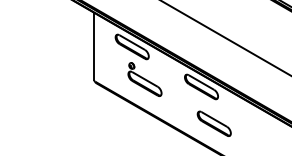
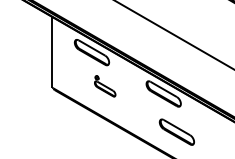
part: (144, 79) -> (104, 86), size x0.6

